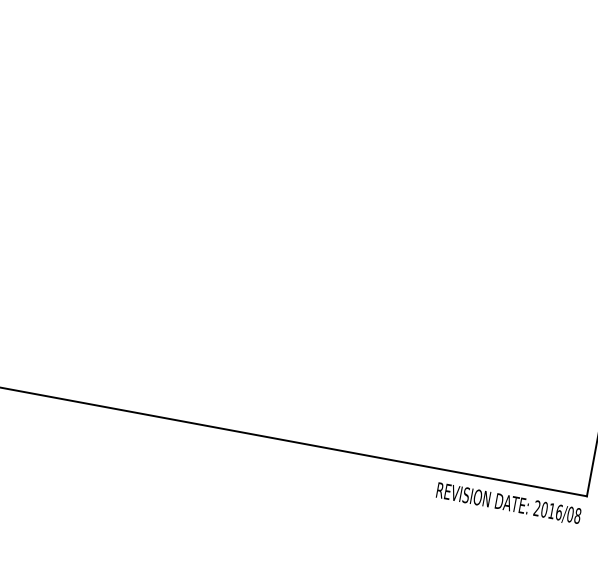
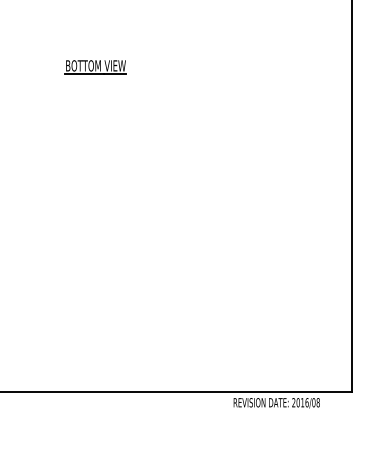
text: (508, 504) -> (276, 403), moved

